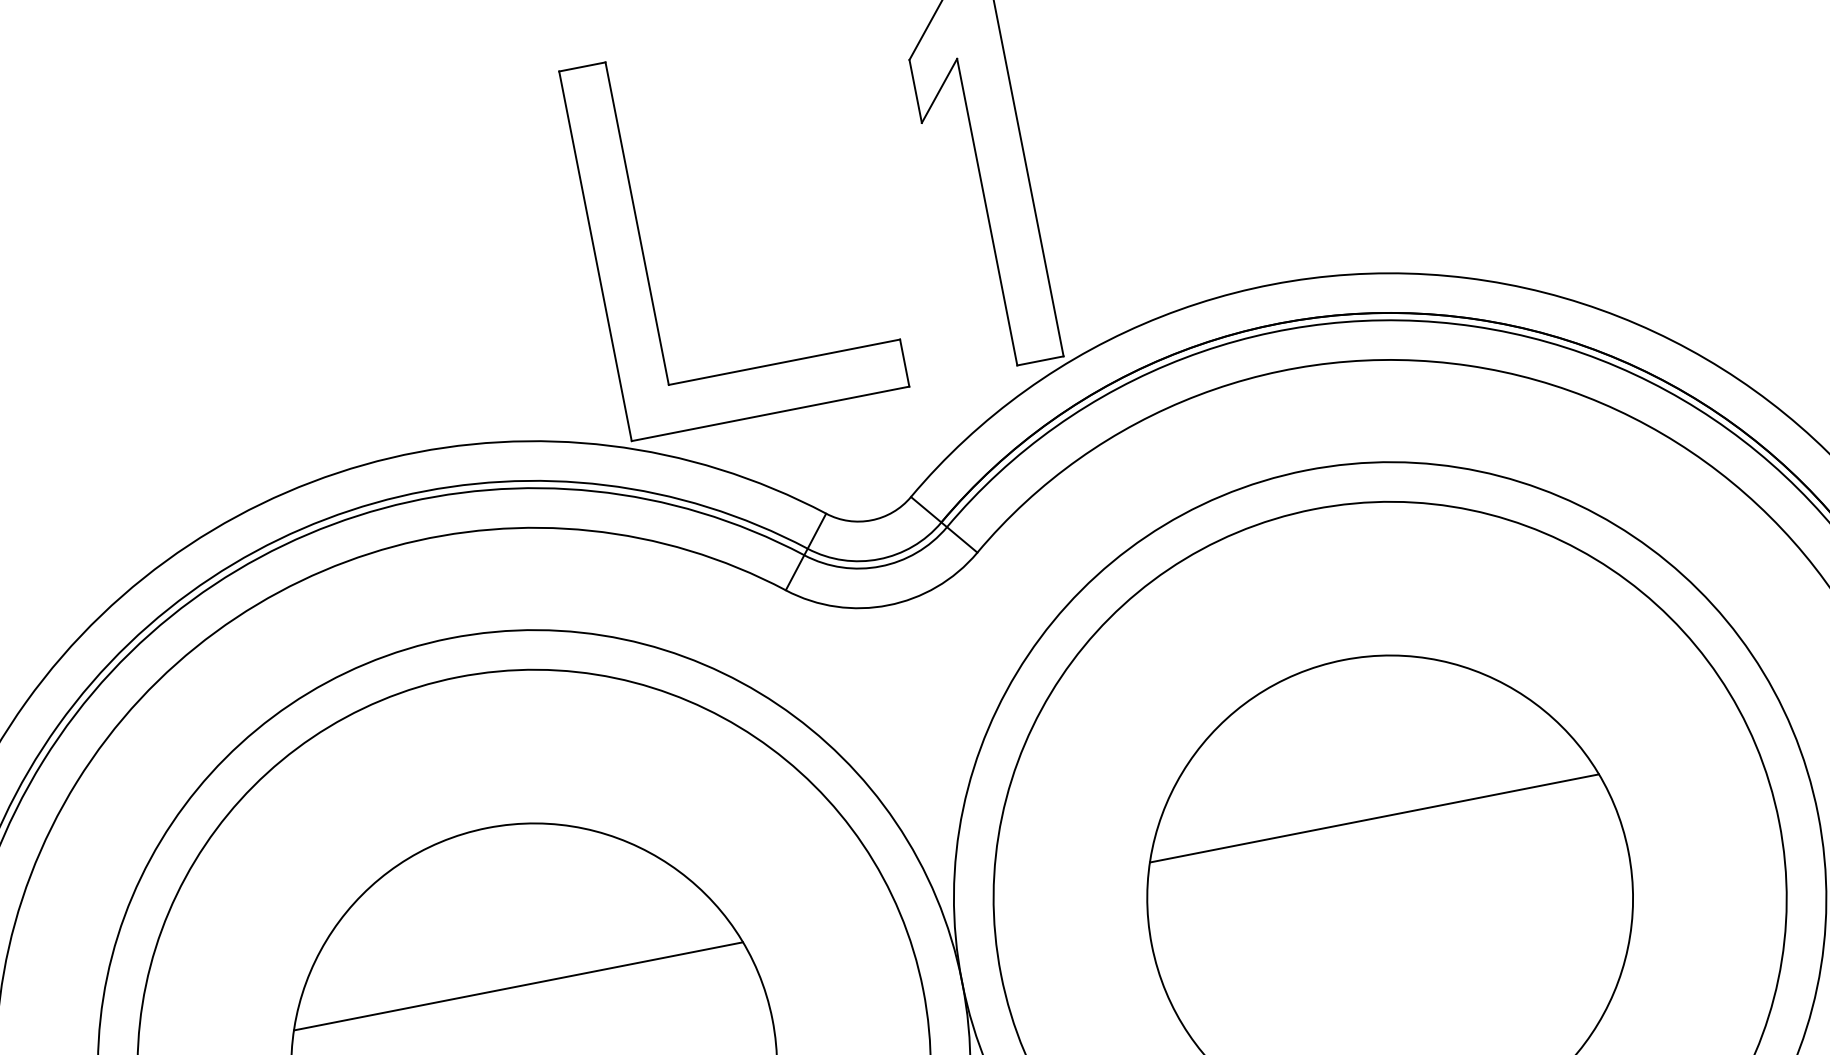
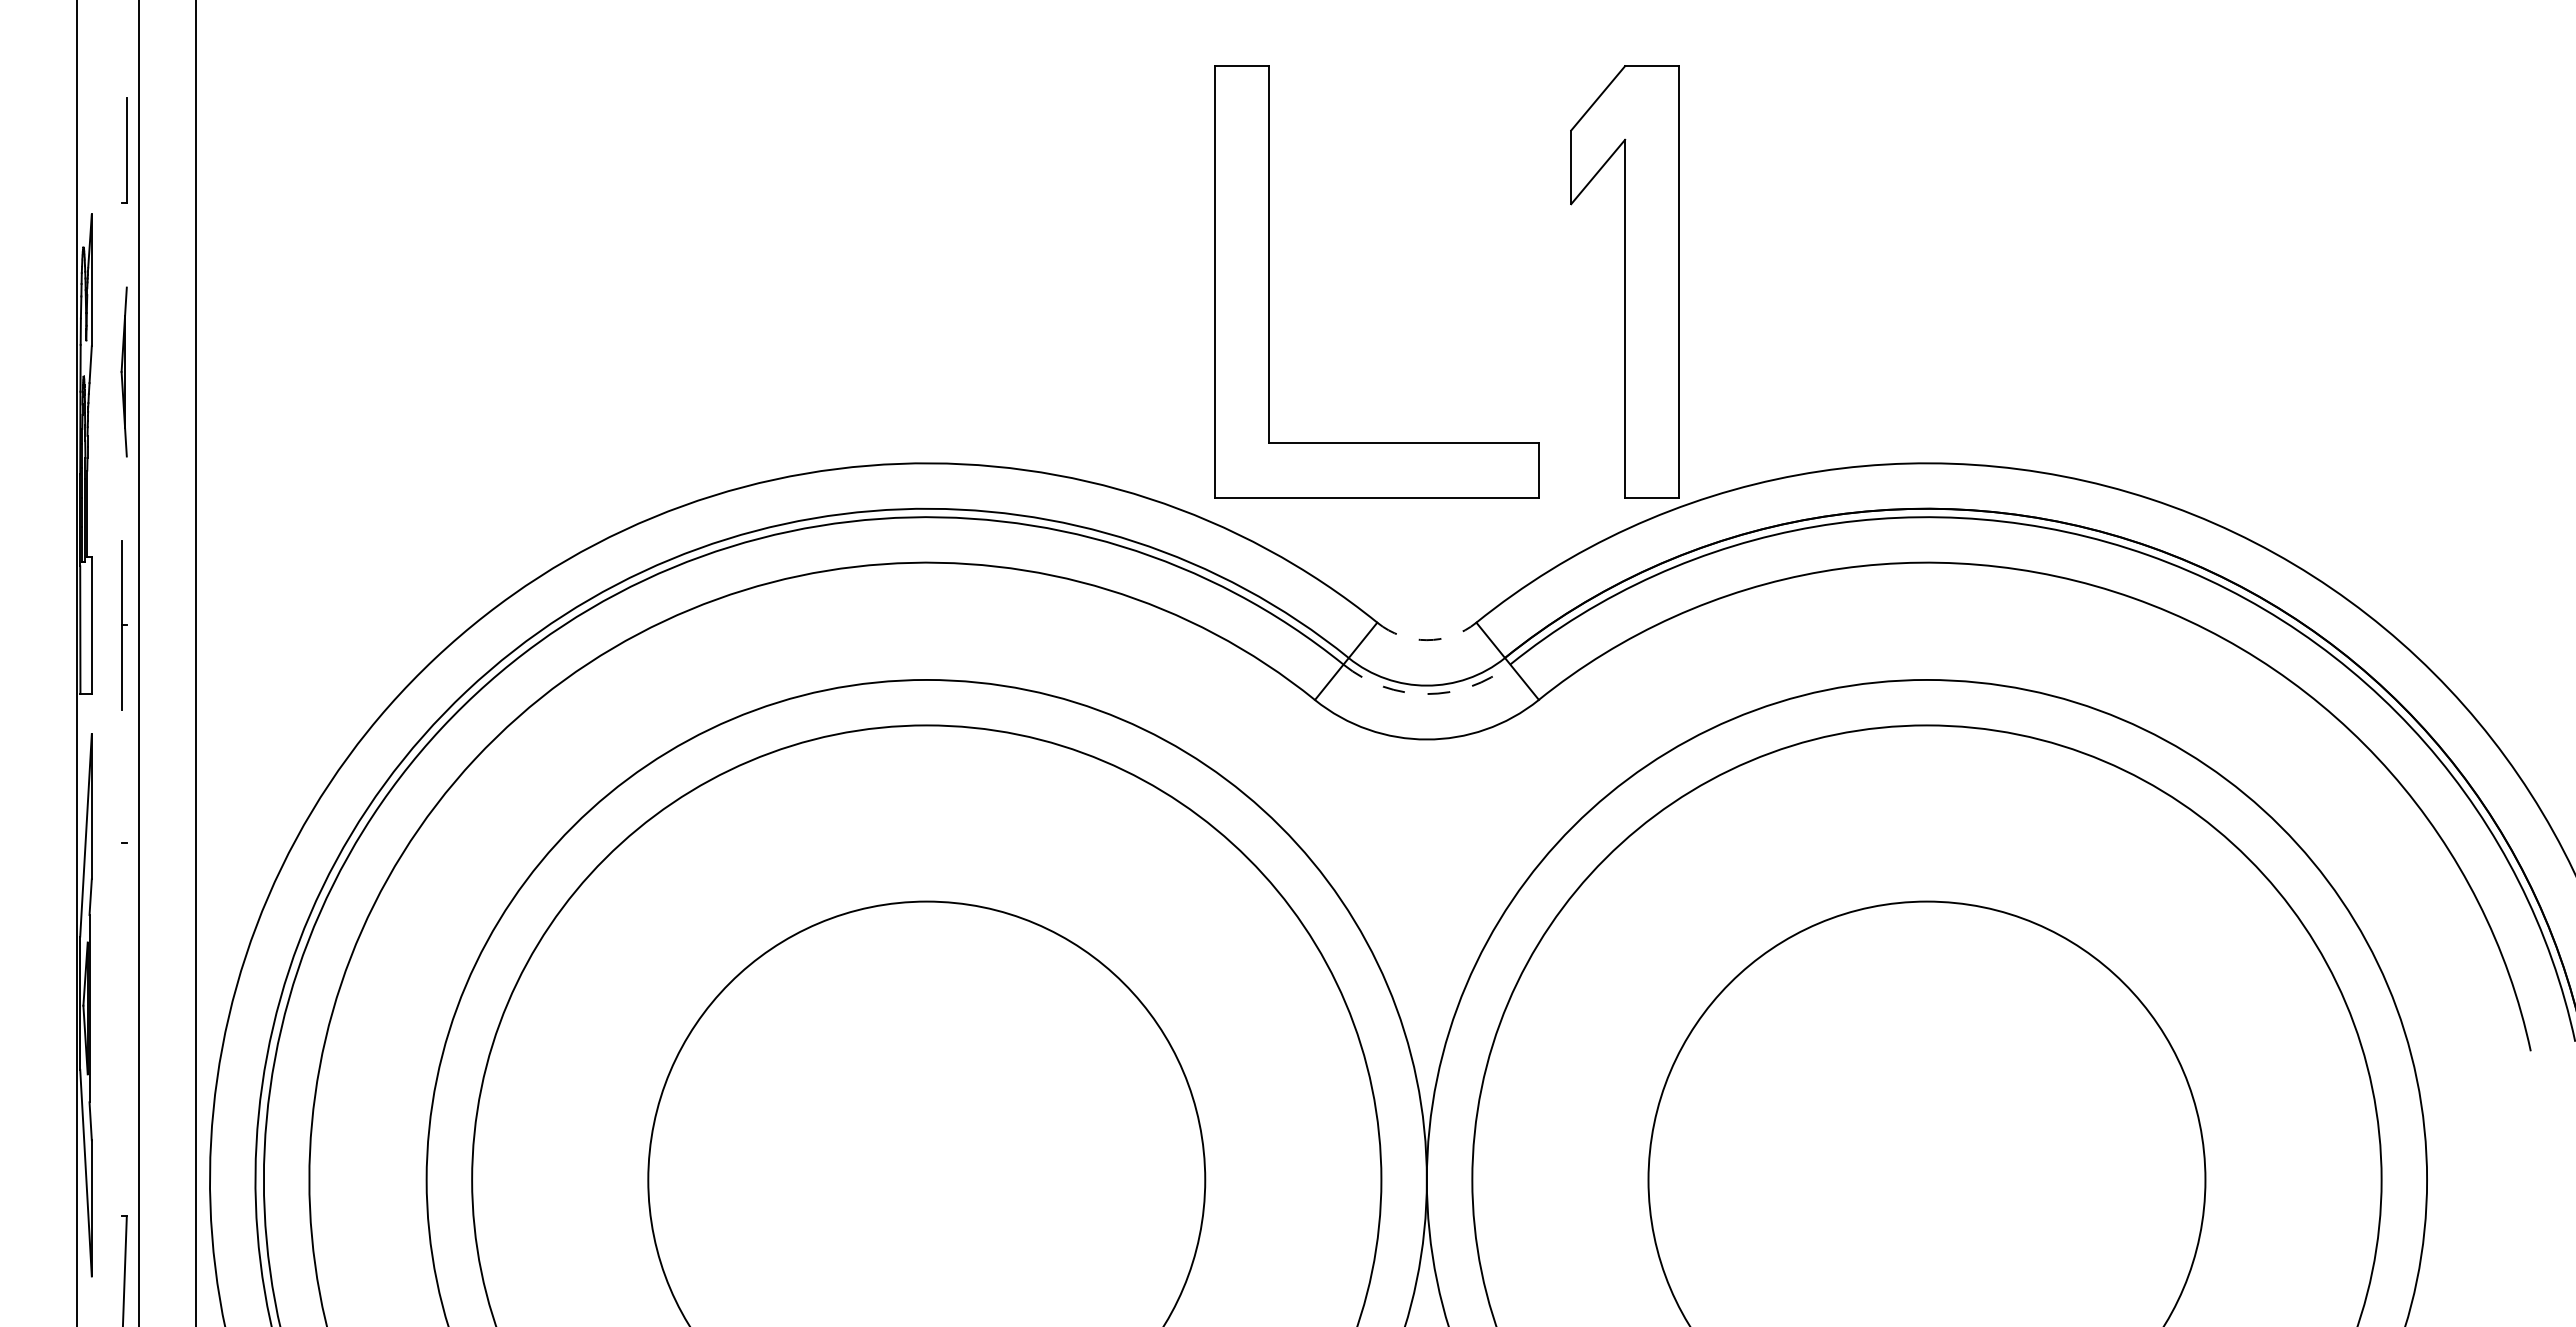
part: (642, 246) -> (1269, 281), moved
arc: (871, 520) -> (1426, 640), solid -> dashed
arc: (880, 566) -> (1426, 694), solid -> dashed
line: (1374, 818) -> (1926, 1086), removed
line: (518, 986) -> (926, 1086), removed

